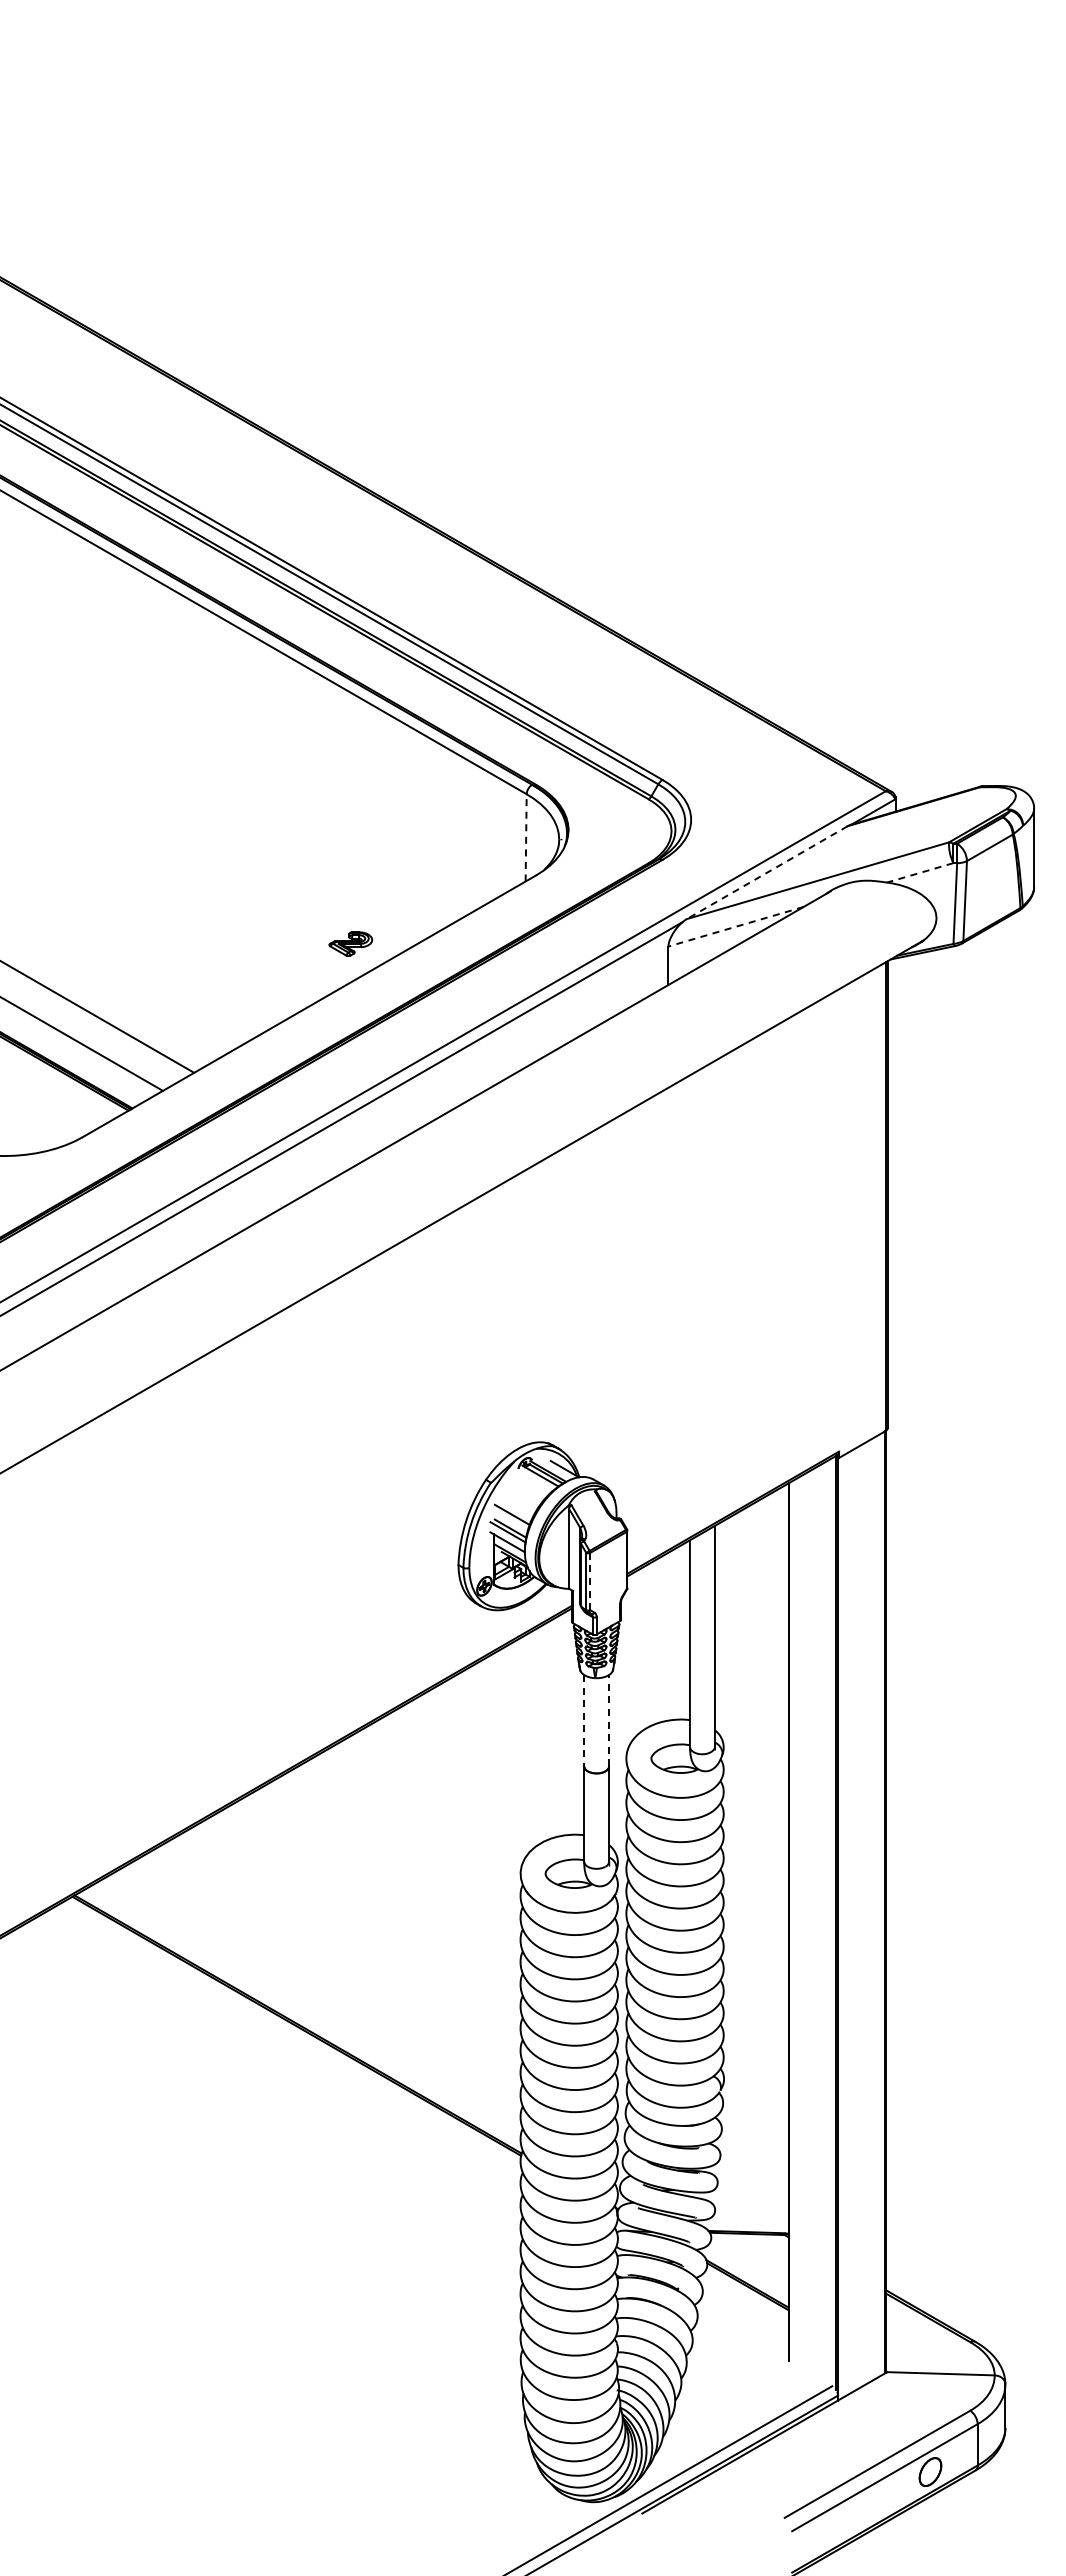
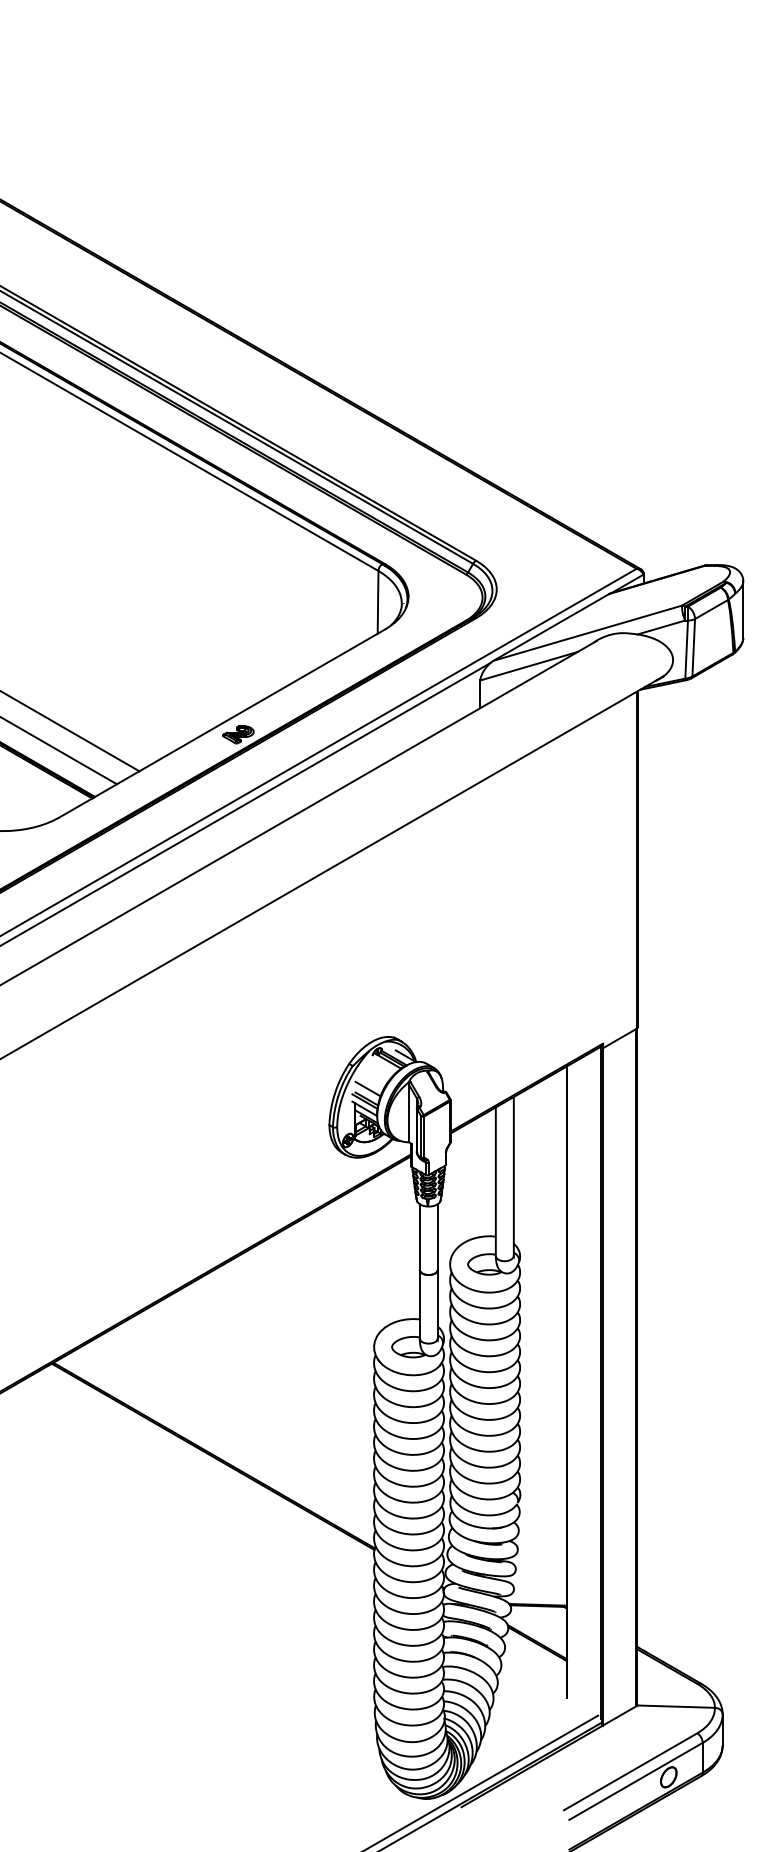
line: (526, 837) -> (378, 602), dashed -> solid
line: (767, 872) -> (551, 627), dashed -> solid
line: (920, 872) -> (661, 627), dashed -> solid
line: (735, 926) -> (528, 666), dashed -> solid
part: (350, 943) -> (238, 734), moved
line: (590, 1581) -> (424, 1137), dashed -> solid
line: (584, 1720) -> (420, 1236), dashed -> solid
line: (609, 1720) -> (438, 1236), dashed -> solid

